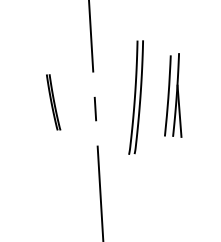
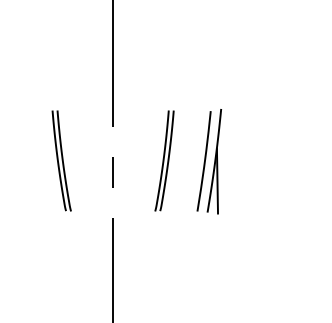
part: (136, 97) -> (164, 160), size x0.71
part: (53, 102) -> (61, 160), size x1.43

